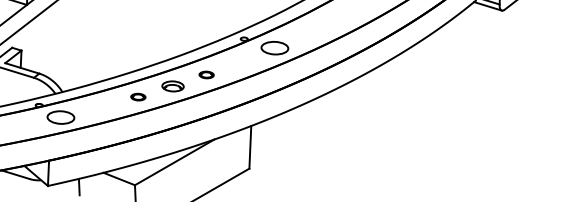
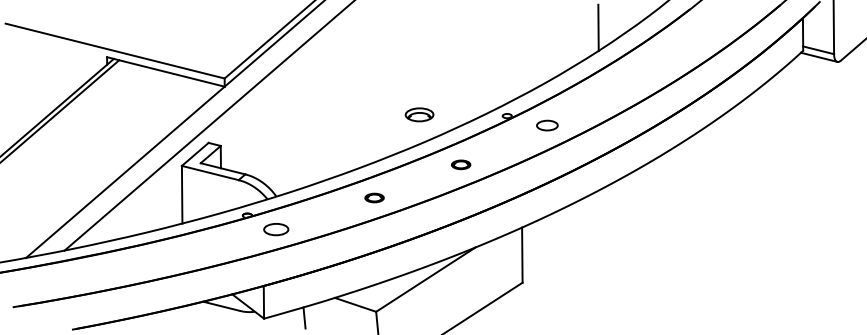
part: (275, 48) -> (547, 125), size x0.6
part: (172, 86) -> (419, 114), moved
part: (61, 117) -> (276, 229), size x0.7

